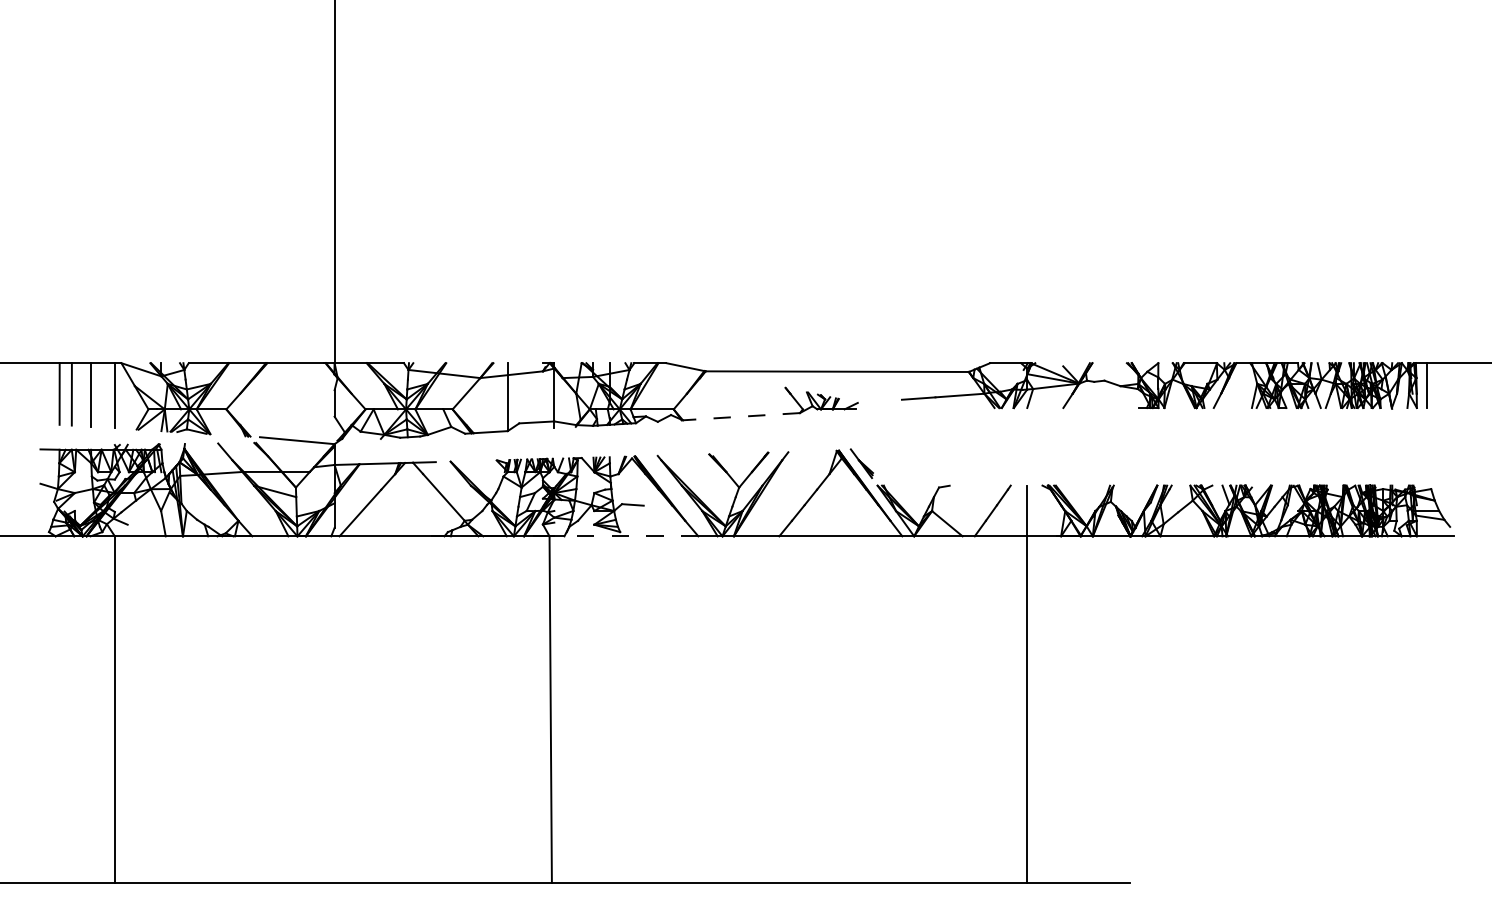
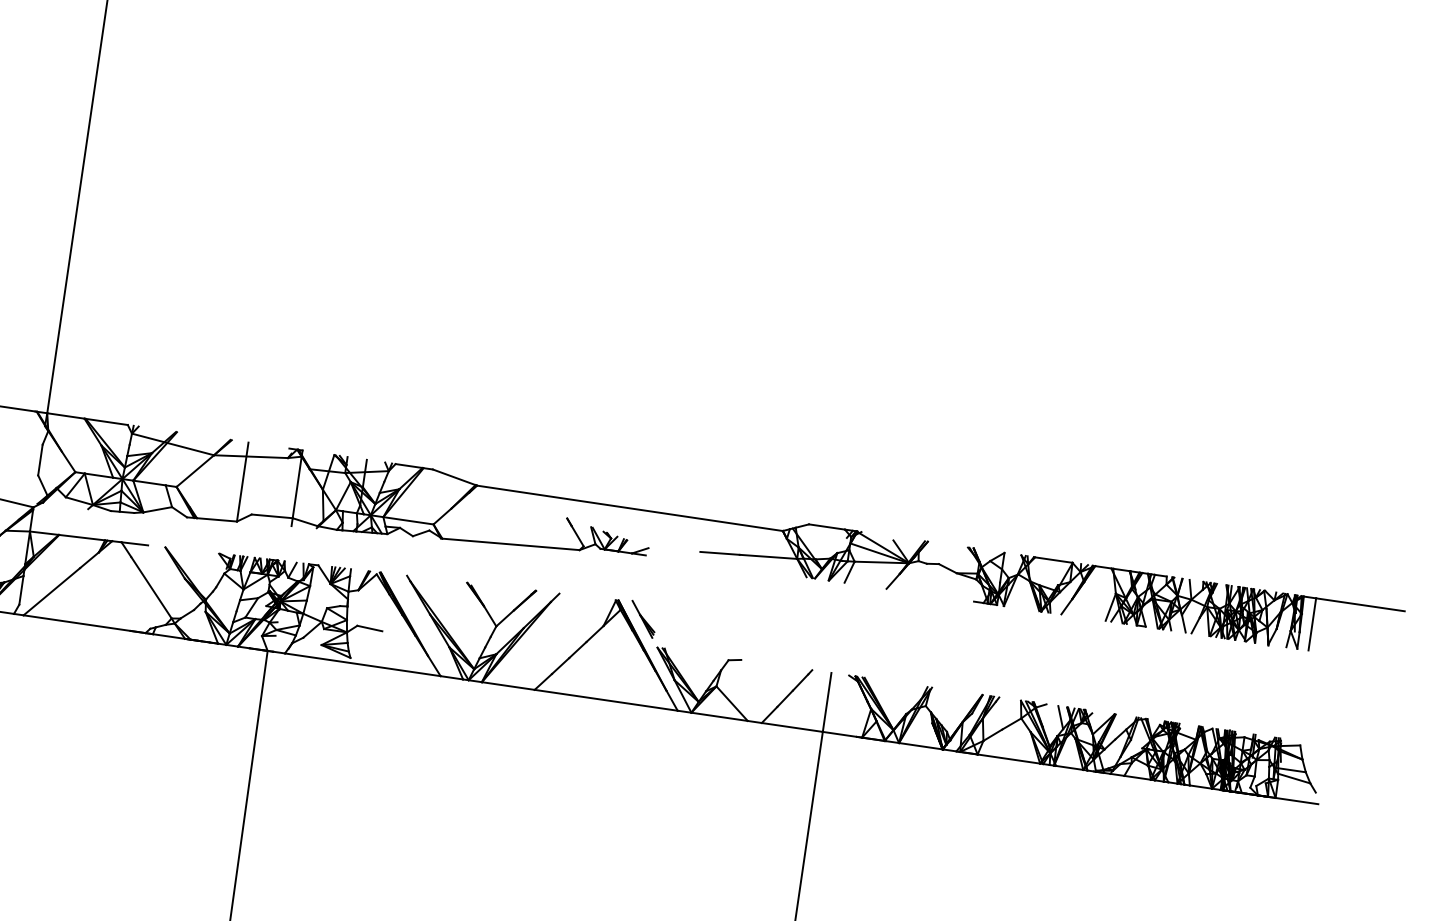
line: (741, 416) -> (511, 544), dashed -> solid
line: (631, 536) -> (362, 664), dashed -> solid

